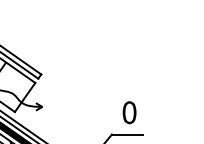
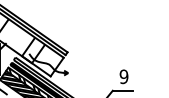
text: (128, 112) -> (123, 76), 0 -> 9

